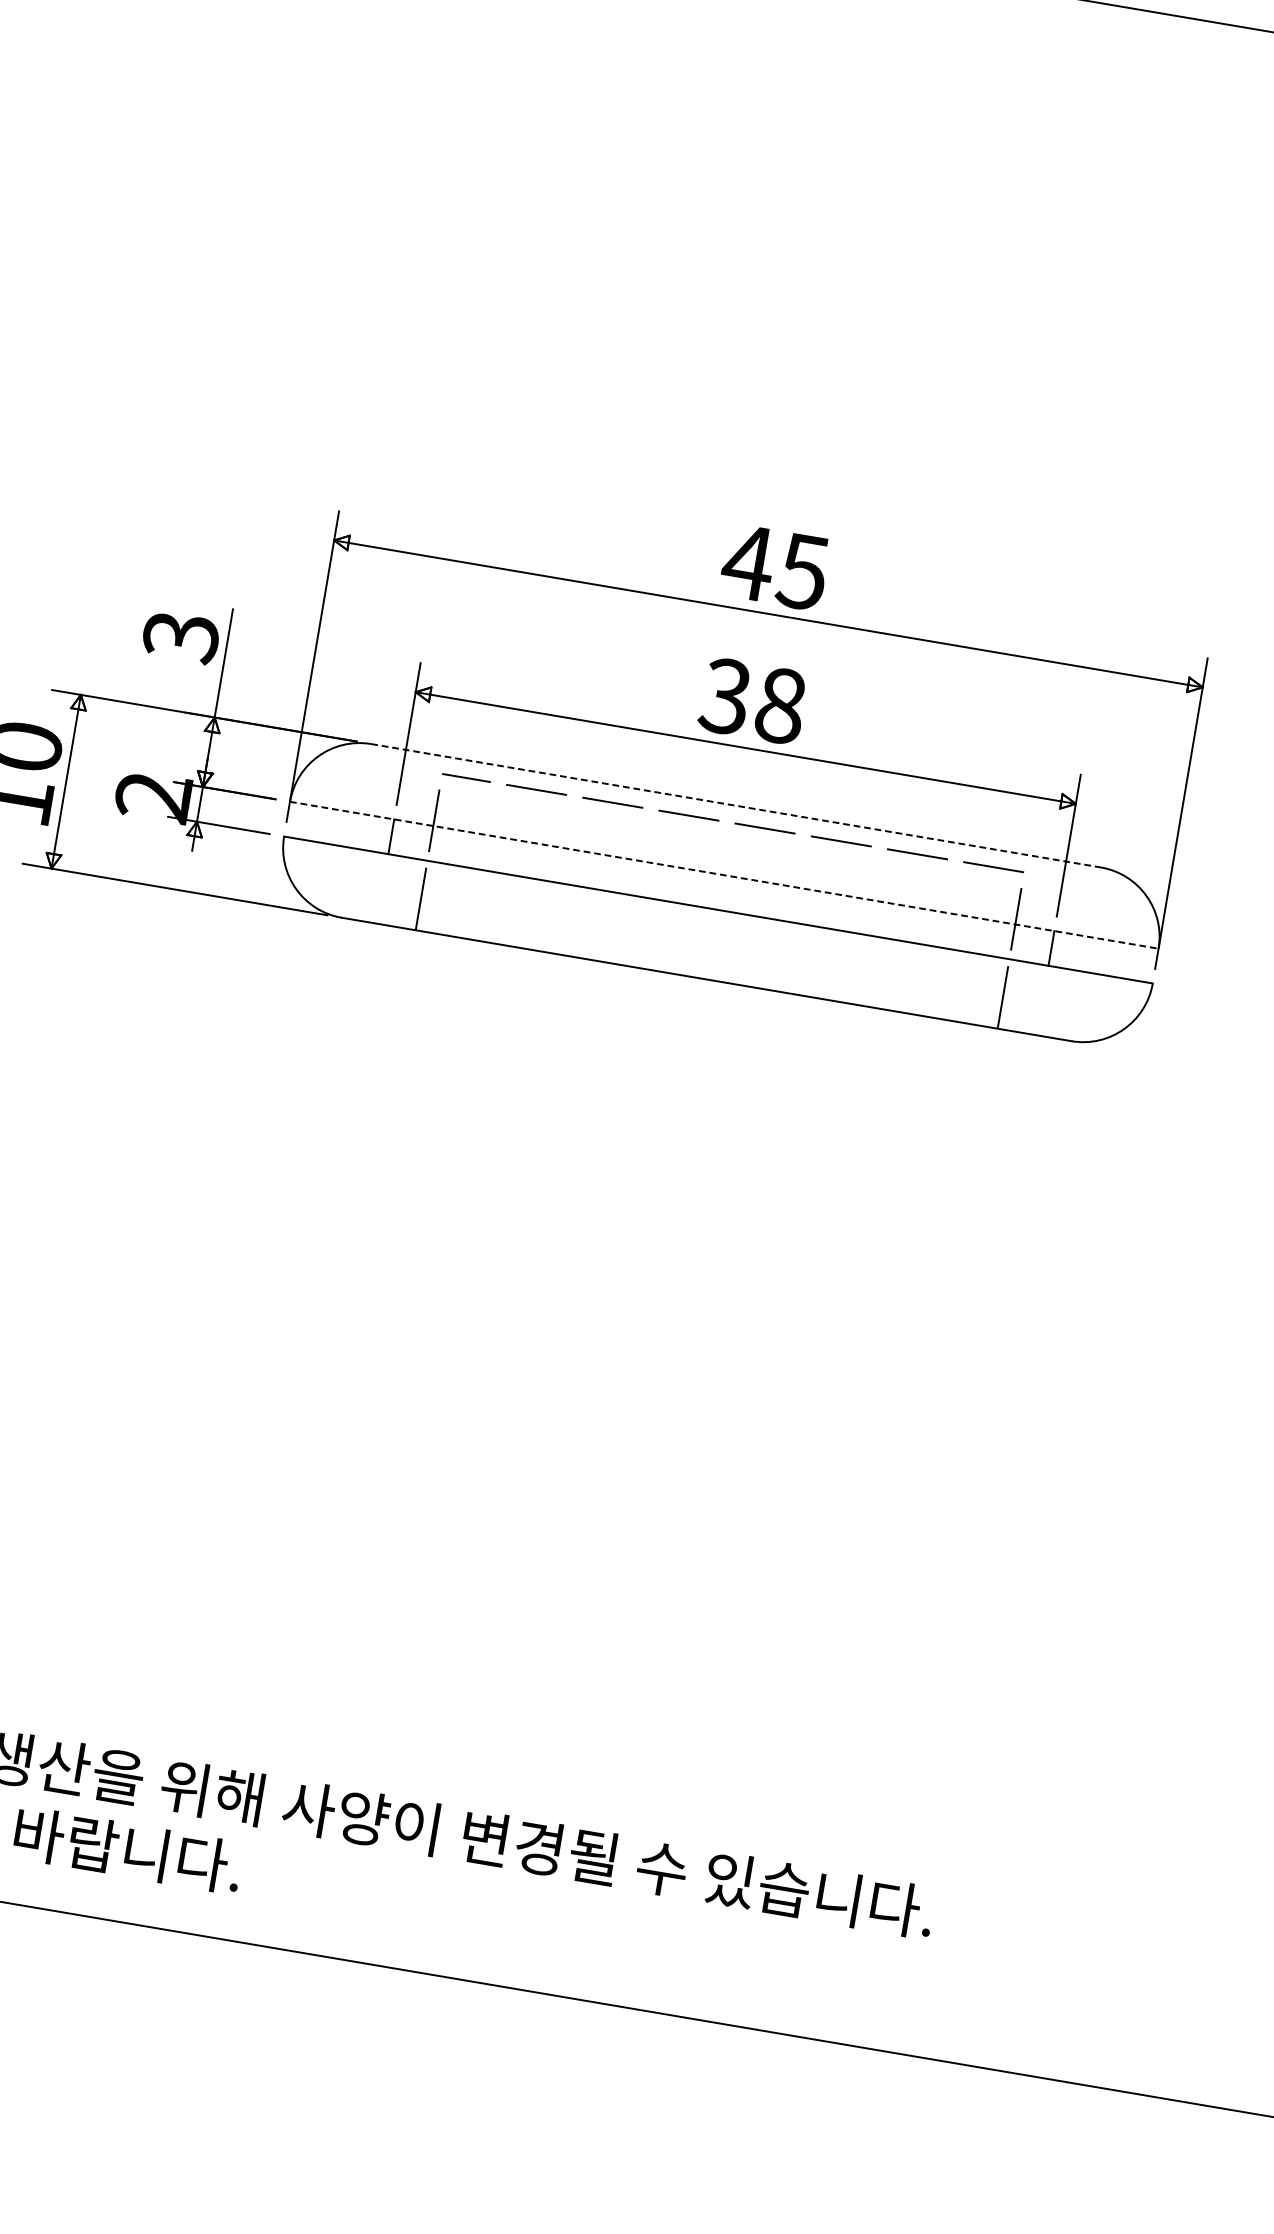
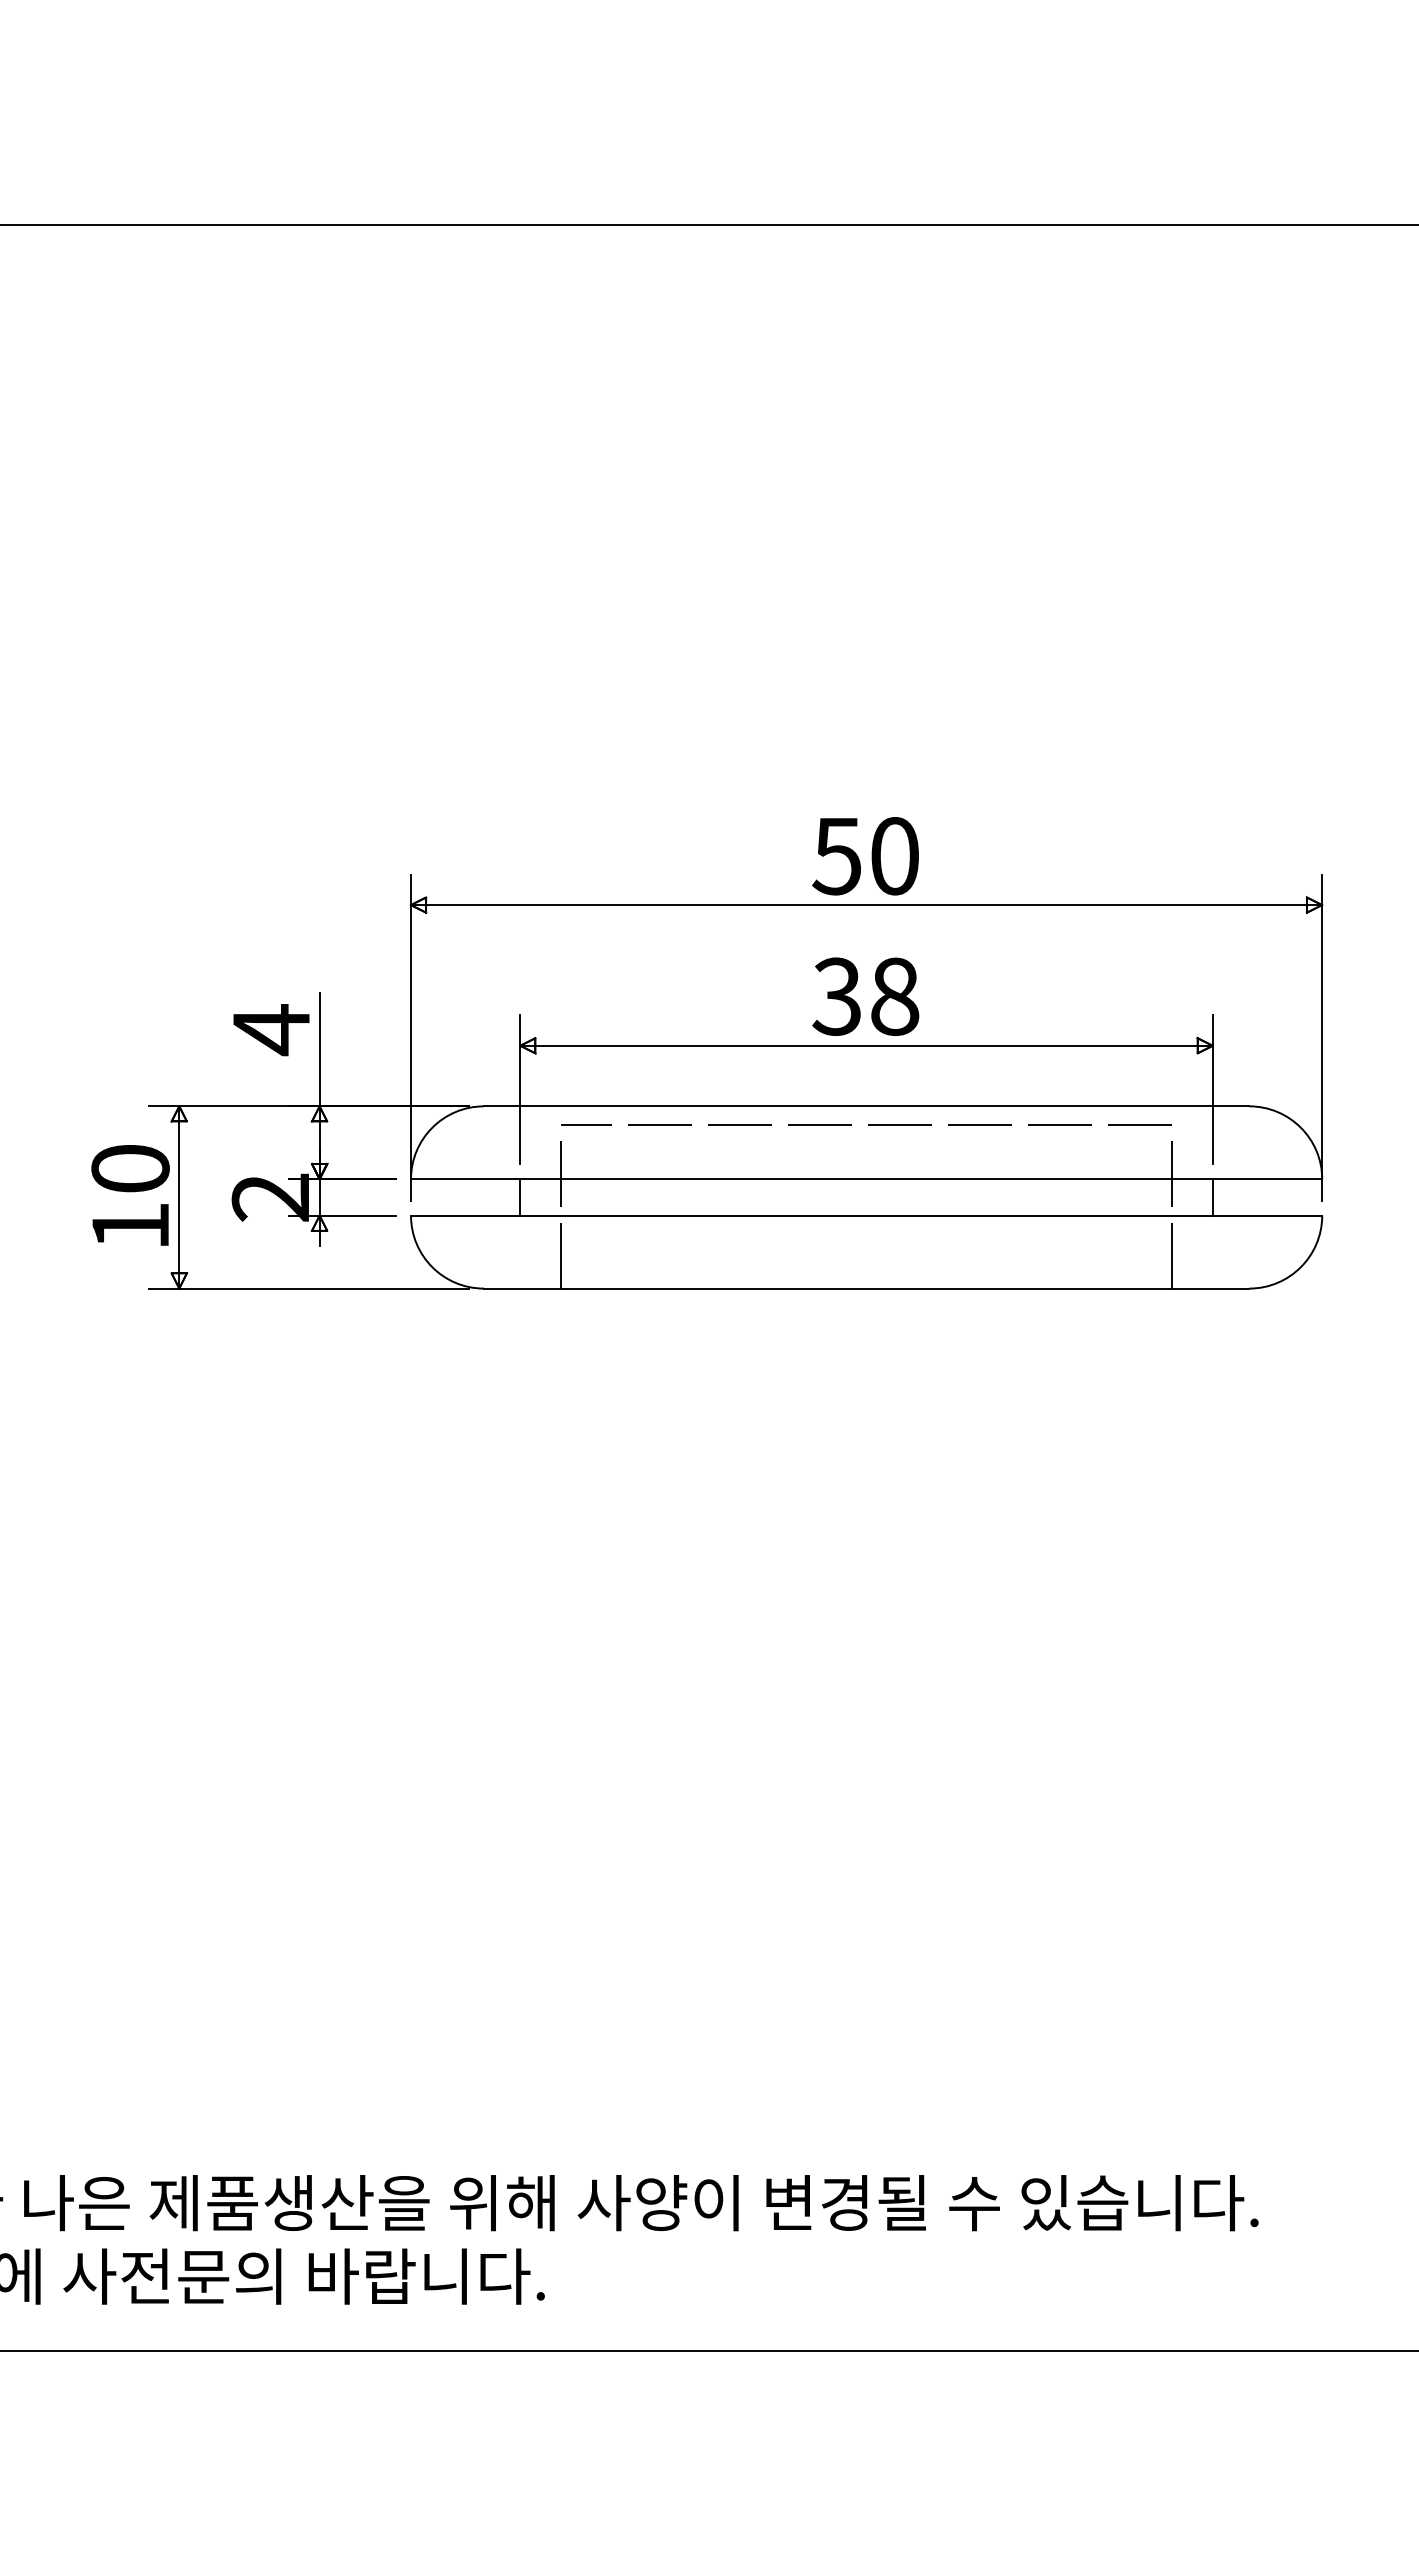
text: (774, 567) -> (864, 856), 45 -> 50
text: (181, 637) -> (271, 1030), 3 -> 4
line: (735, 805) -> (866, 1106), dashed -> solid
line: (724, 875) -> (866, 1179), dashed -> solid

